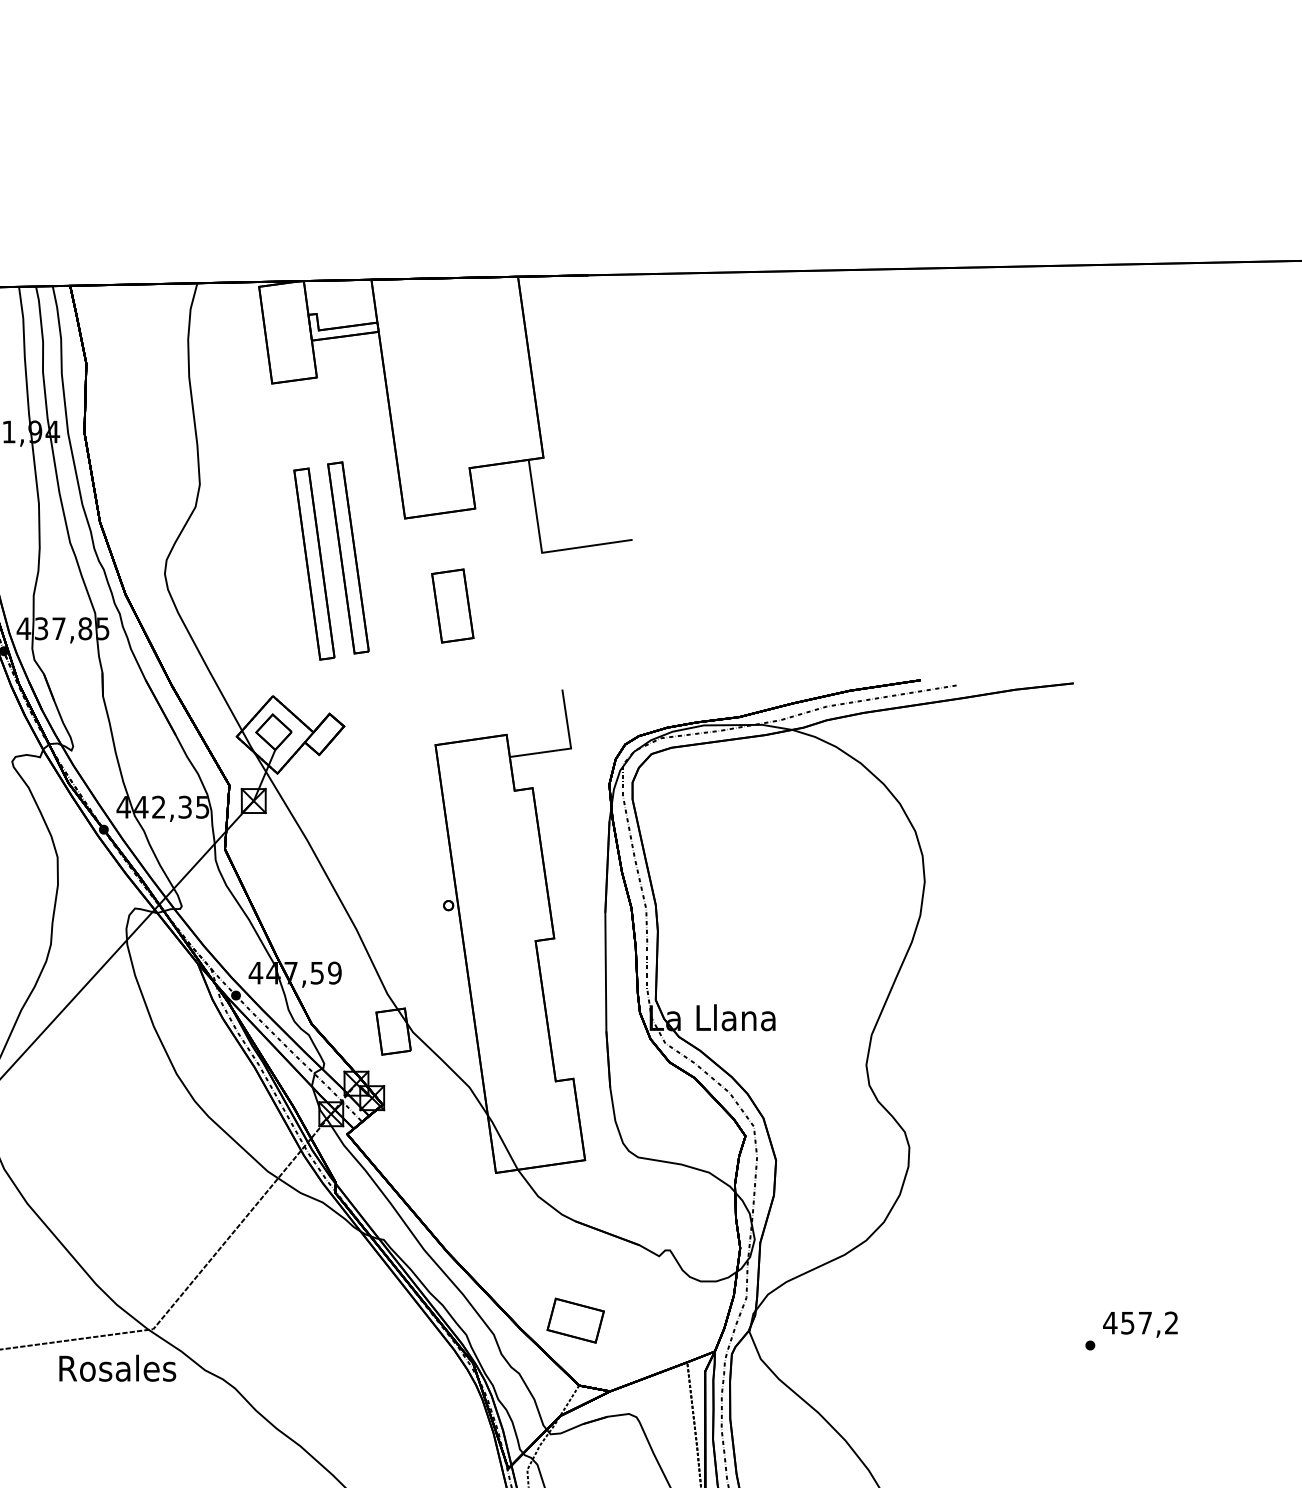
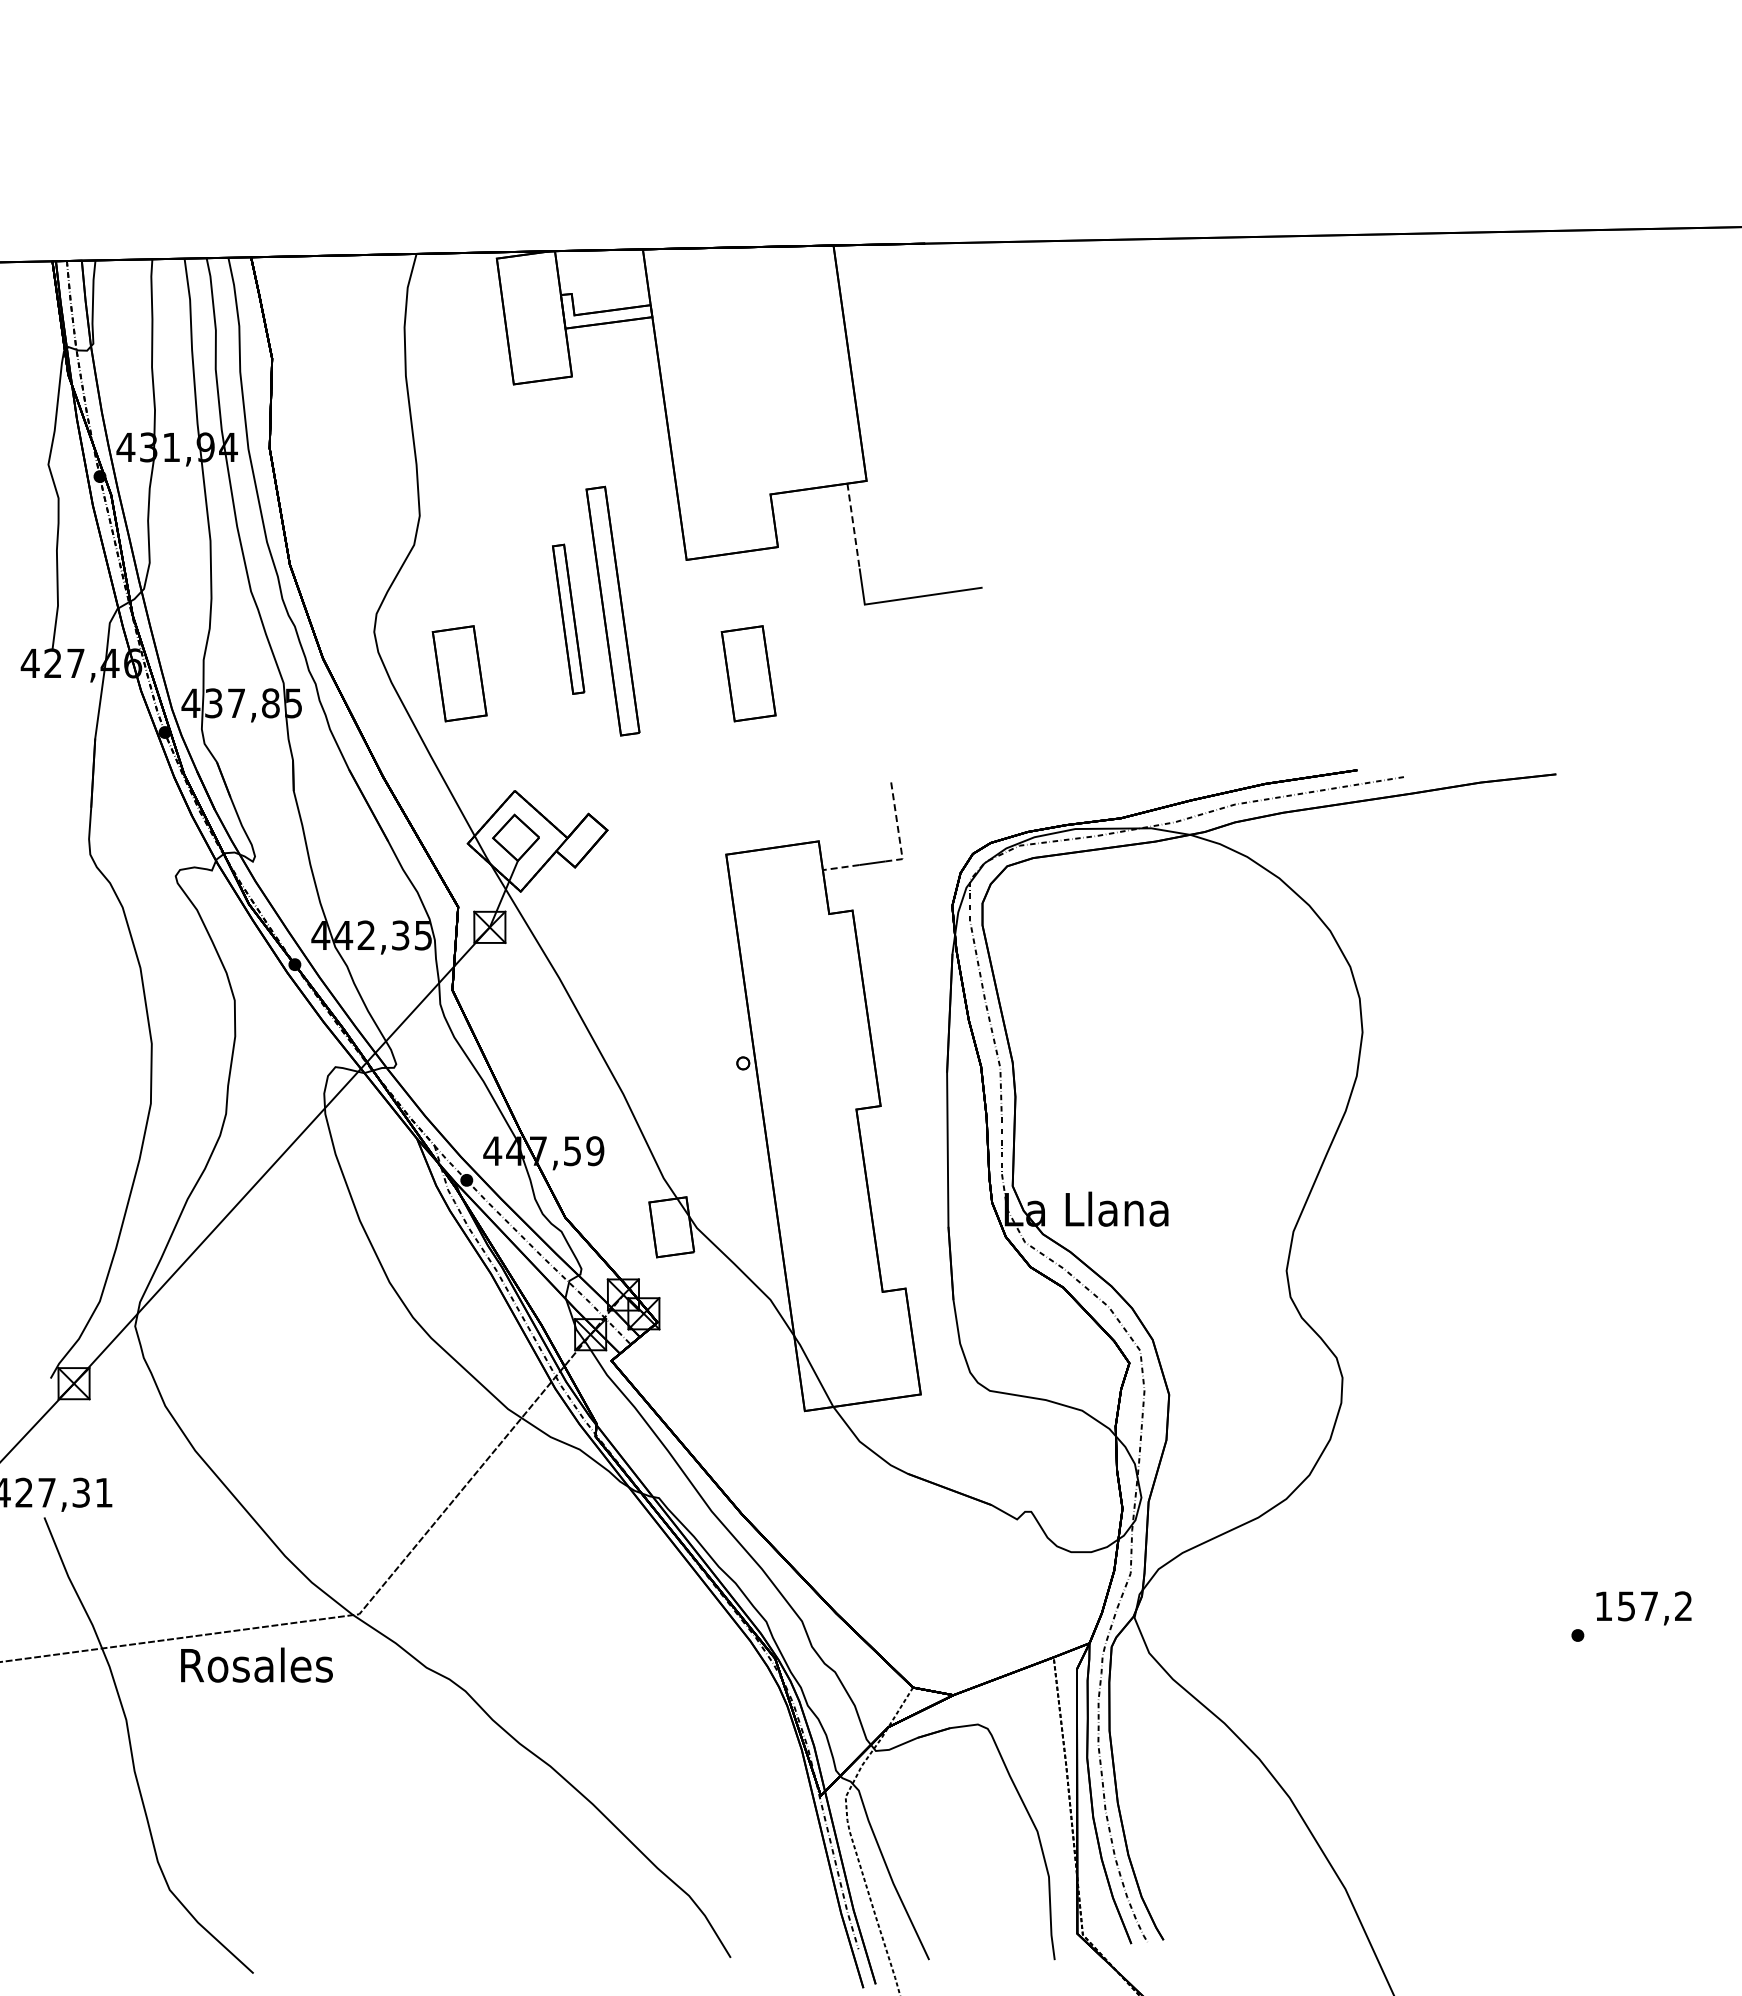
line: (533, 492) -> (853, 526), solid -> dashed
part: (314, 564) -> (568, 619), size x0.6
part: (230, 605) -> (459, 673), added
line: (567, 726) -> (898, 830), solid -> dashed
line: (523, 755) -> (840, 867), solid -> dashed
part: (575, 1320) -> (908, 1602), removed
text: (1110, 1322) -> (1603, 1605), 457,2 -> 157,2
text: (117, 1367) -> (256, 1664), moved

